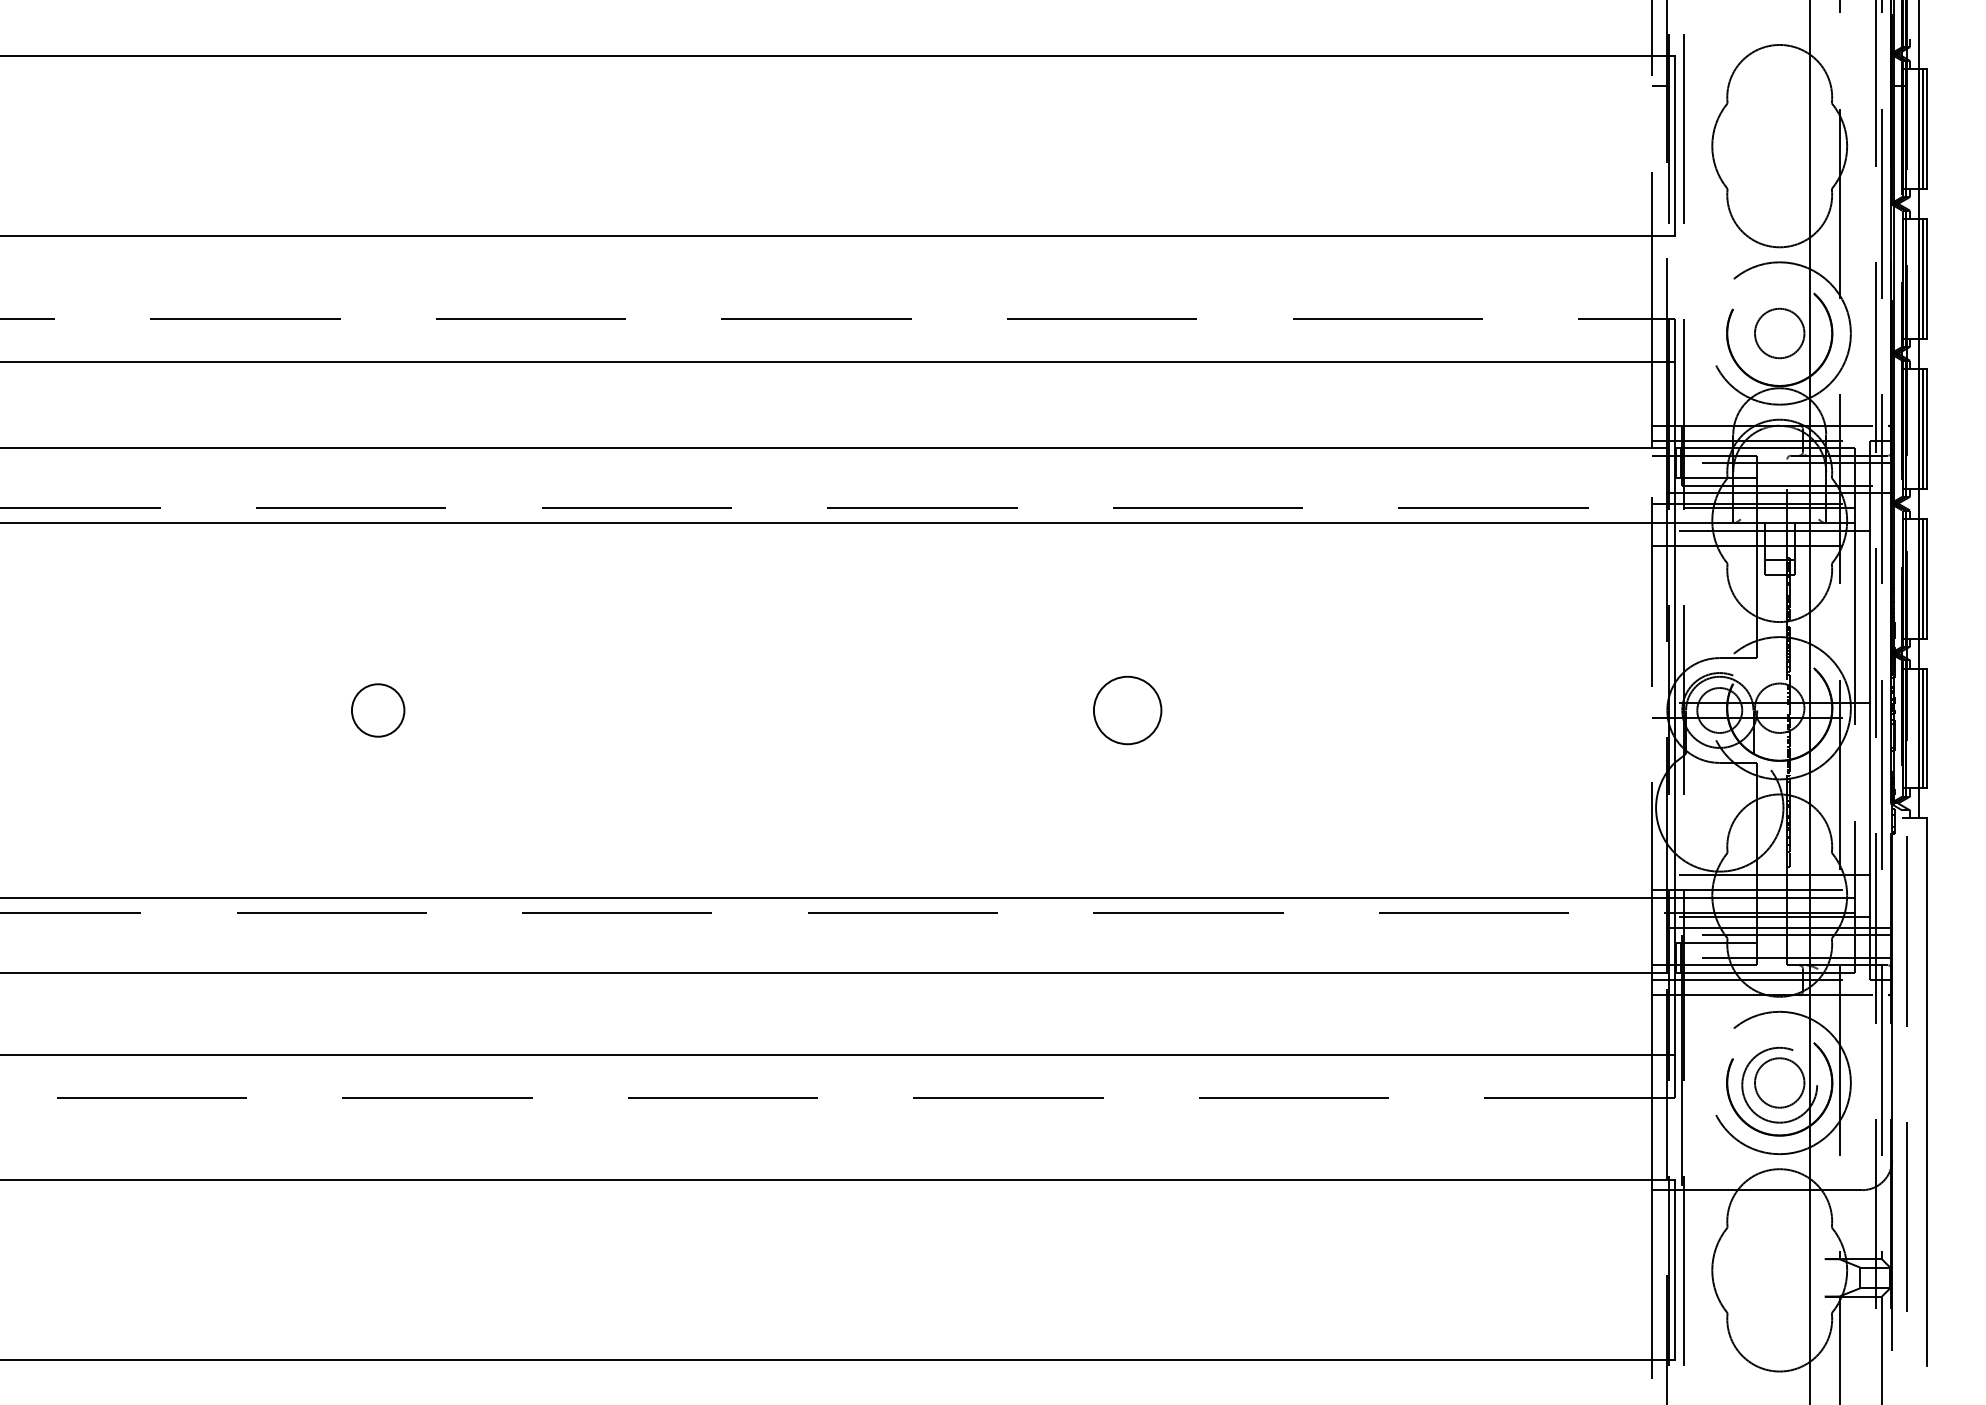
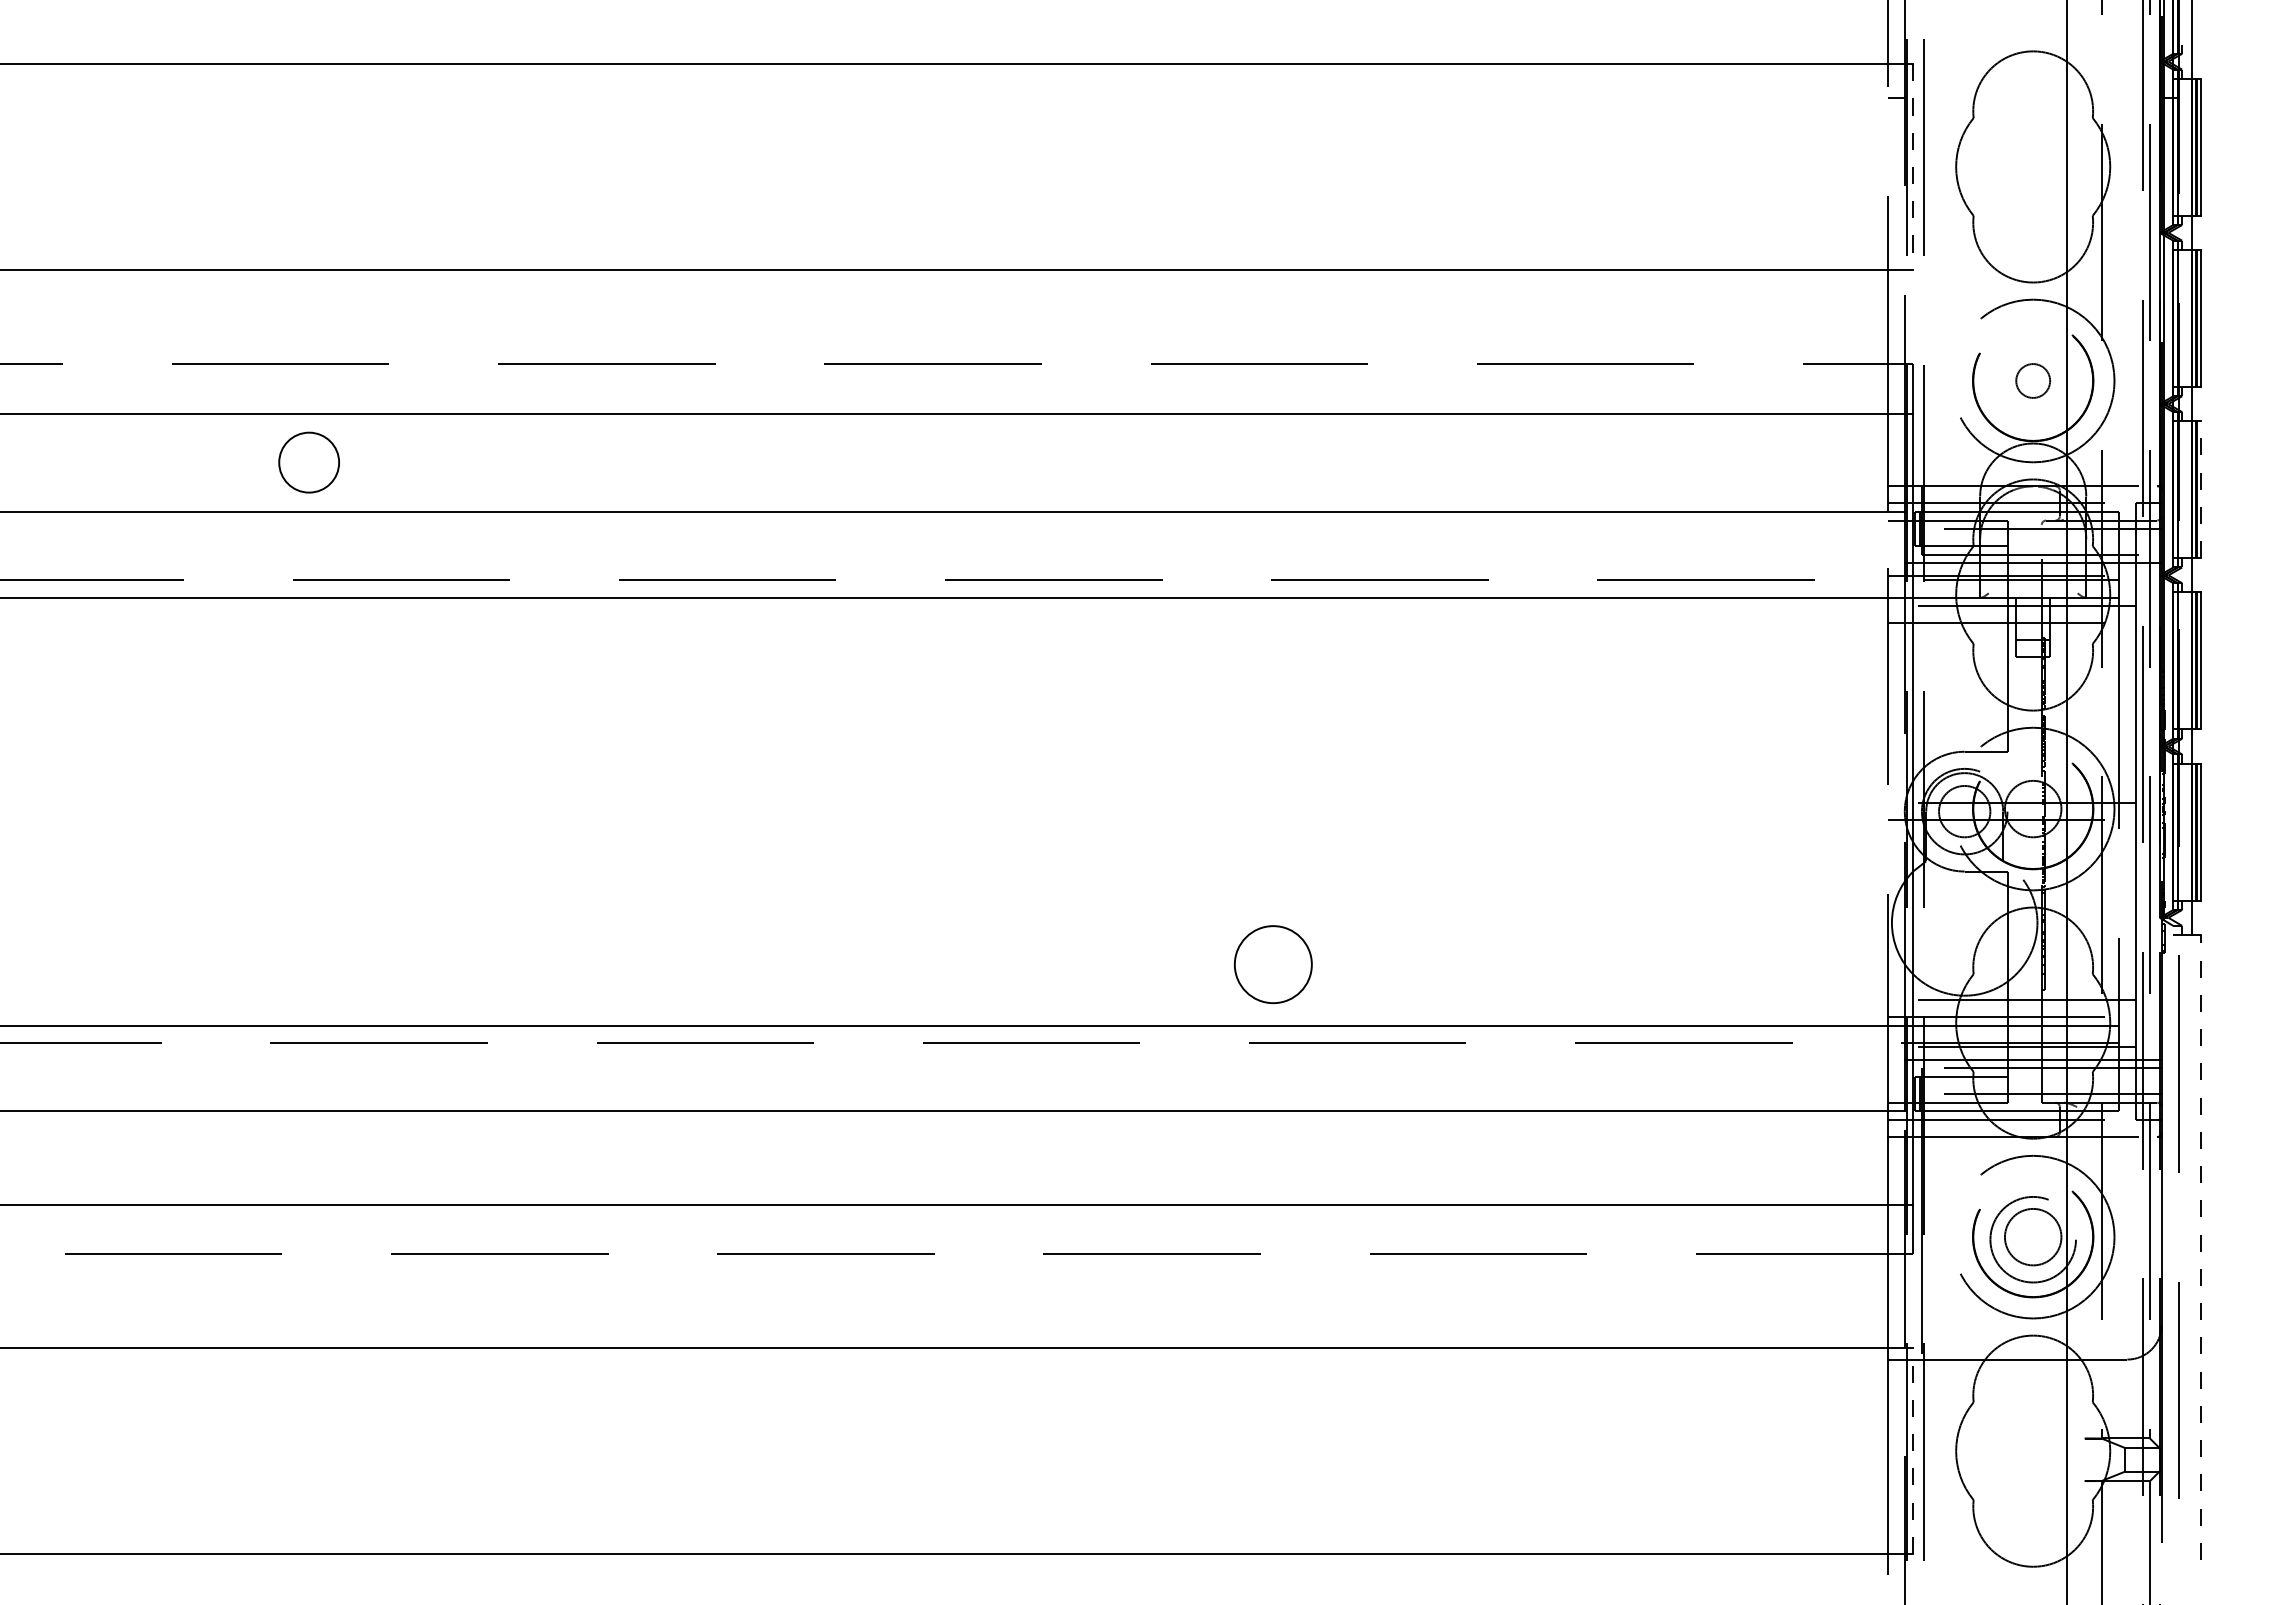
line: (1674, 145) -> (1913, 166), solid -> dashed
circle: (1779, 333) -> (2032, 380), size x0.6
line: (1927, 428) -> (2201, 489), solid -> dashed
circle: (377, 710) -> (308, 462), moved
circle: (1126, 710) -> (1272, 964), moved
line: (1927, 1091) -> (2201, 1246), solid -> dashed
line: (1674, 1270) -> (1913, 1451), solid -> dashed

